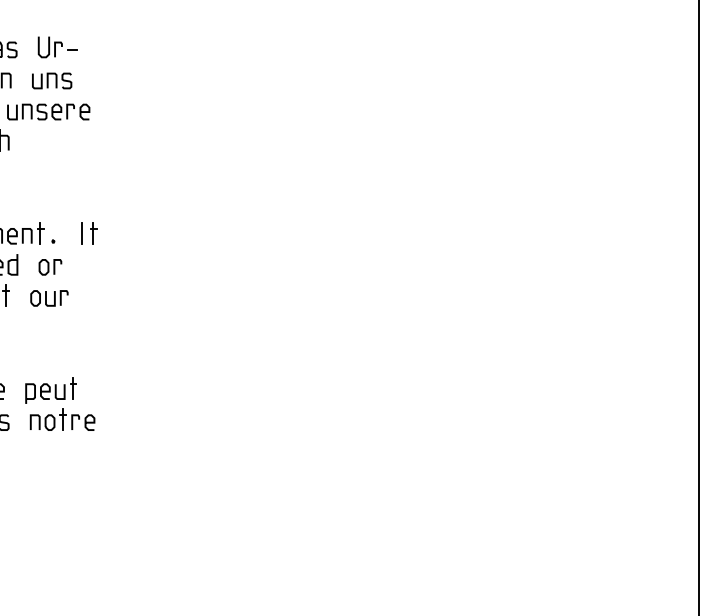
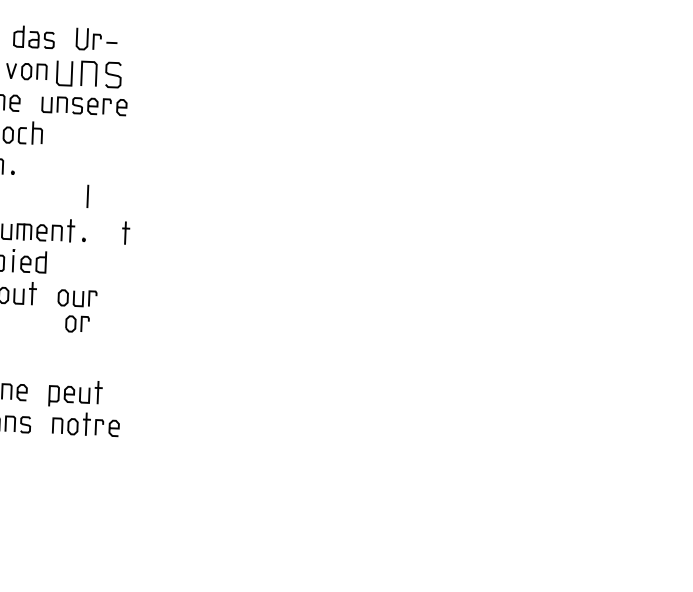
part: (52, 80) -> (89, 73), size x1.6
line: (81, 233) -> (87, 196), moved
part: (50, 267) -> (77, 324), moved

